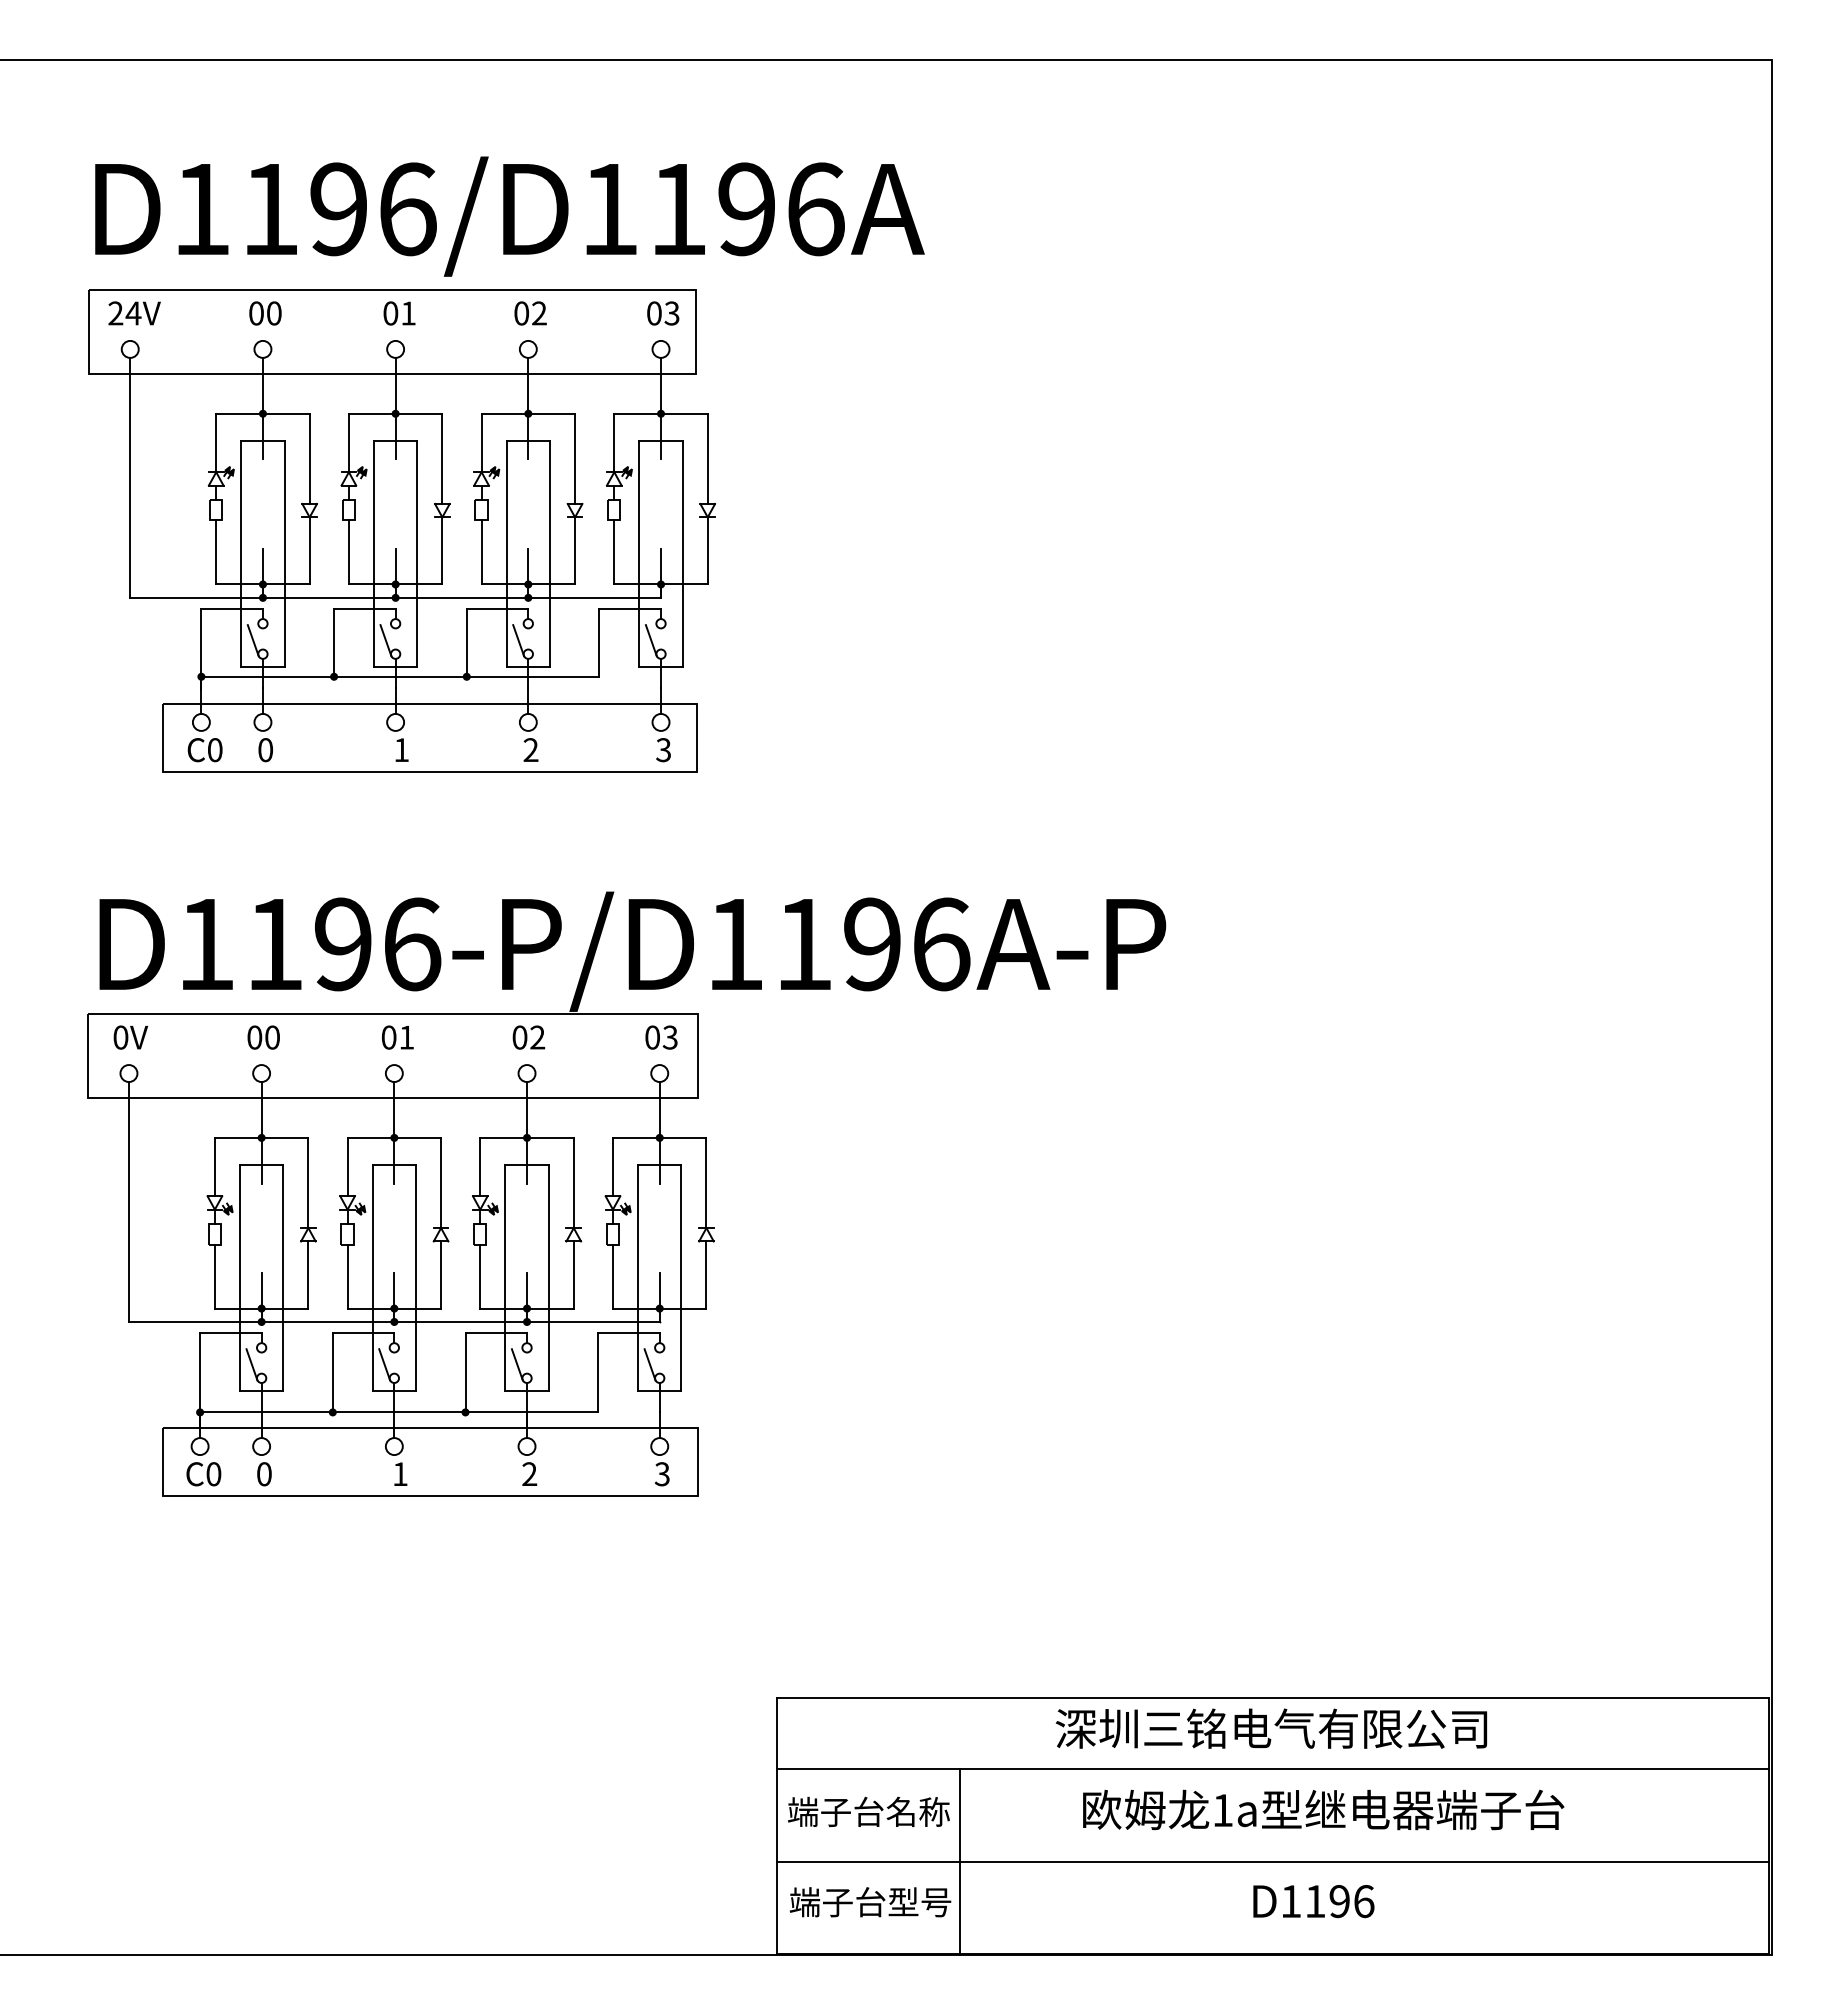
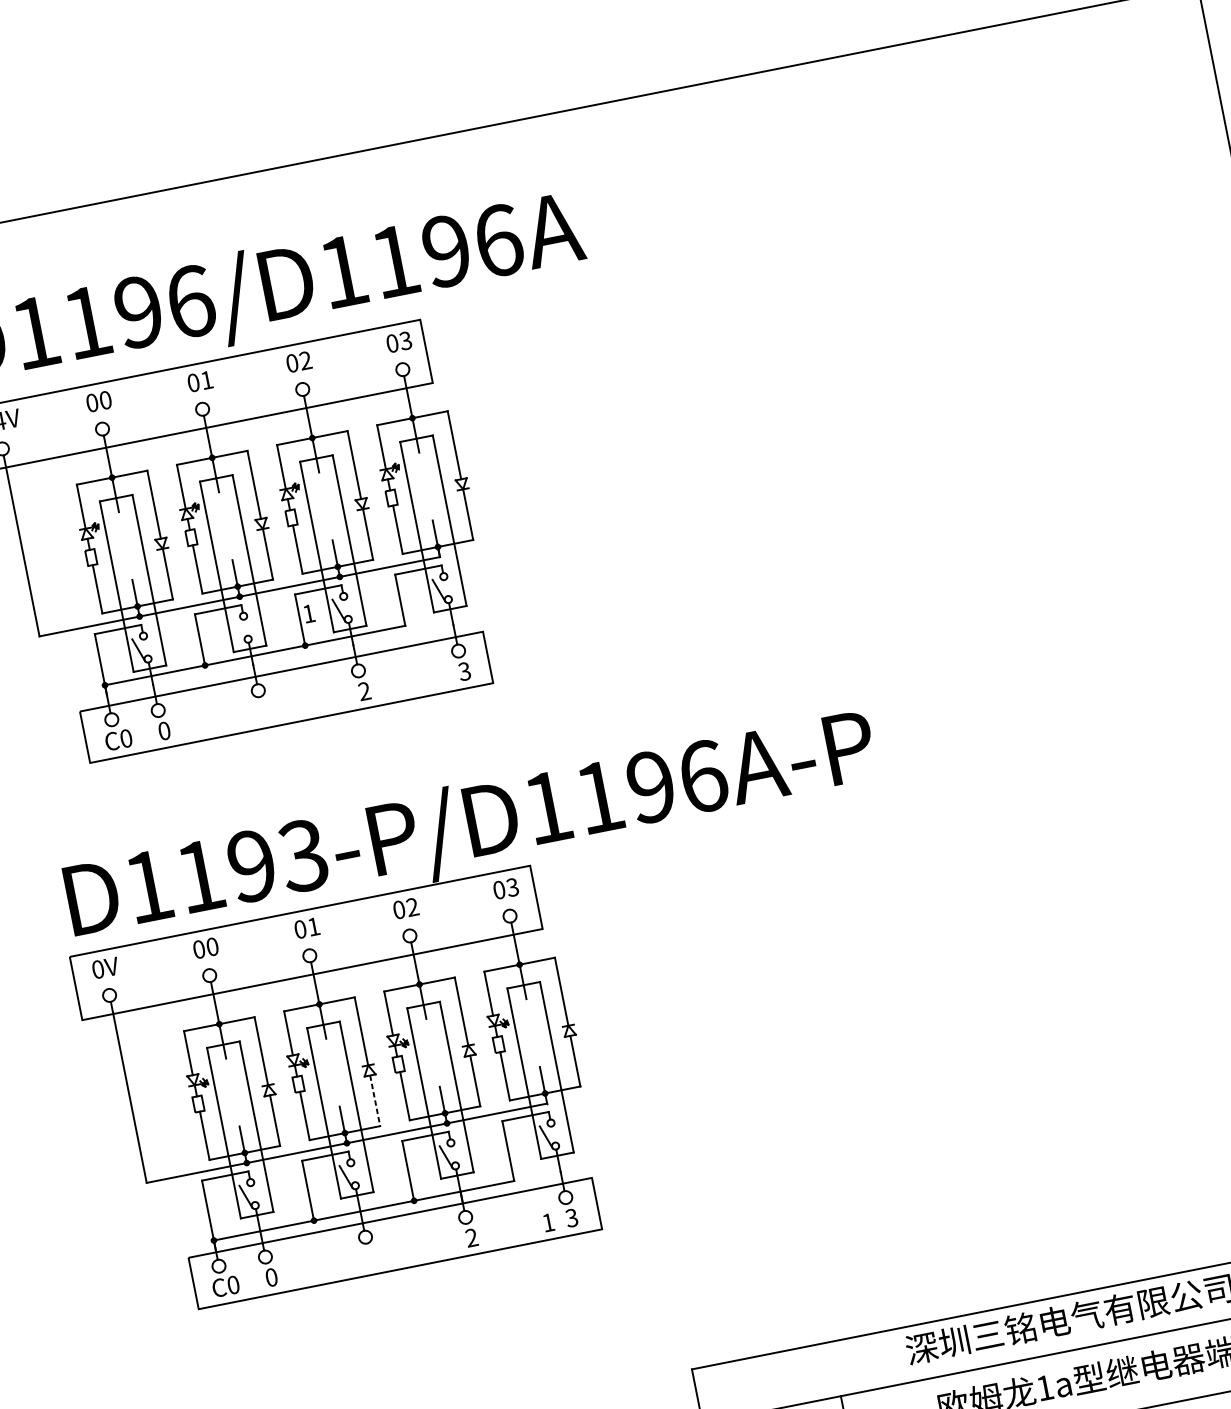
line: (385, 640) -> (238, 630), removed
text: (401, 749) -> (308, 613), moved
text: (411, 944) -> (303, 855), D1196-P/D1196A-P -> D1193-P/D1196A-P
line: (441, 1275) -> (375, 1101), solid -> dashed
text: (400, 1473) -> (548, 1222), moved

